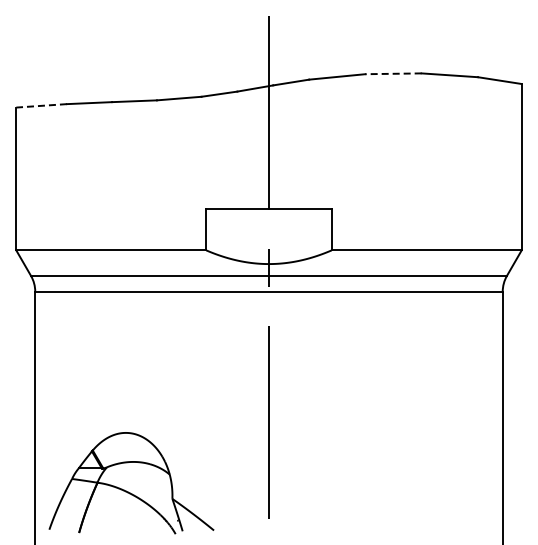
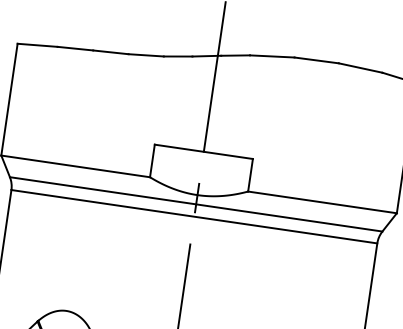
line: (392, 73) -> (315, 60), dashed -> solid
line: (41, 105) -> (37, 45), dashed -> solid

